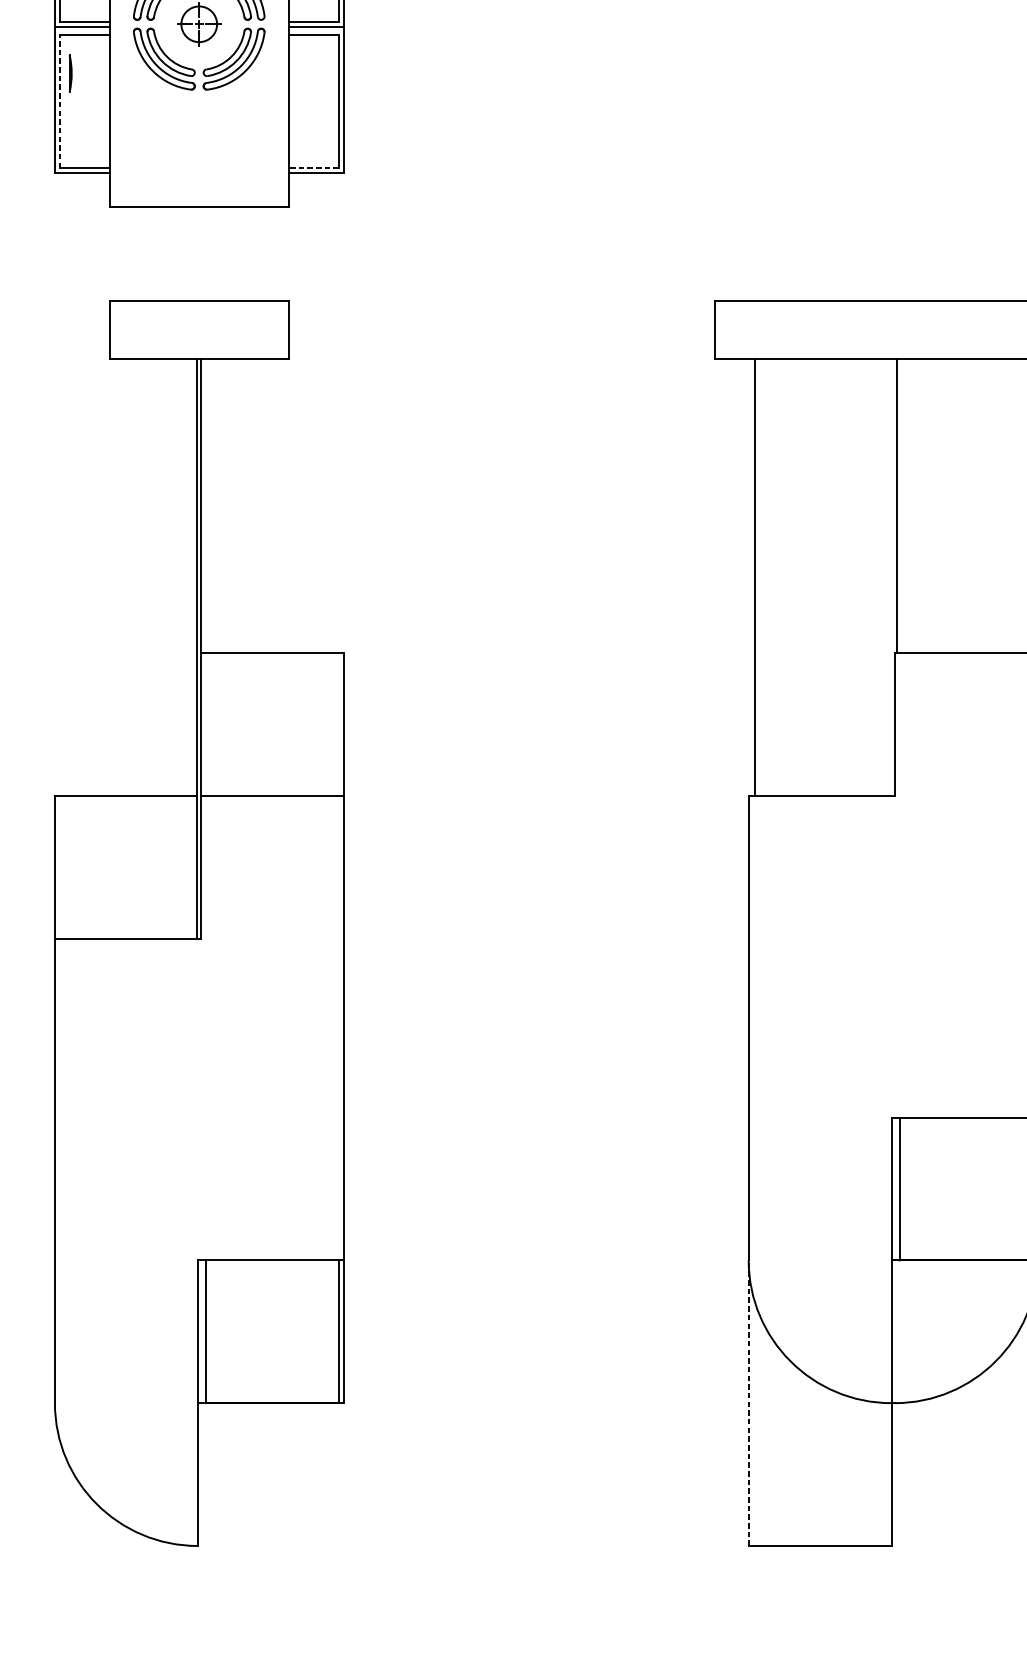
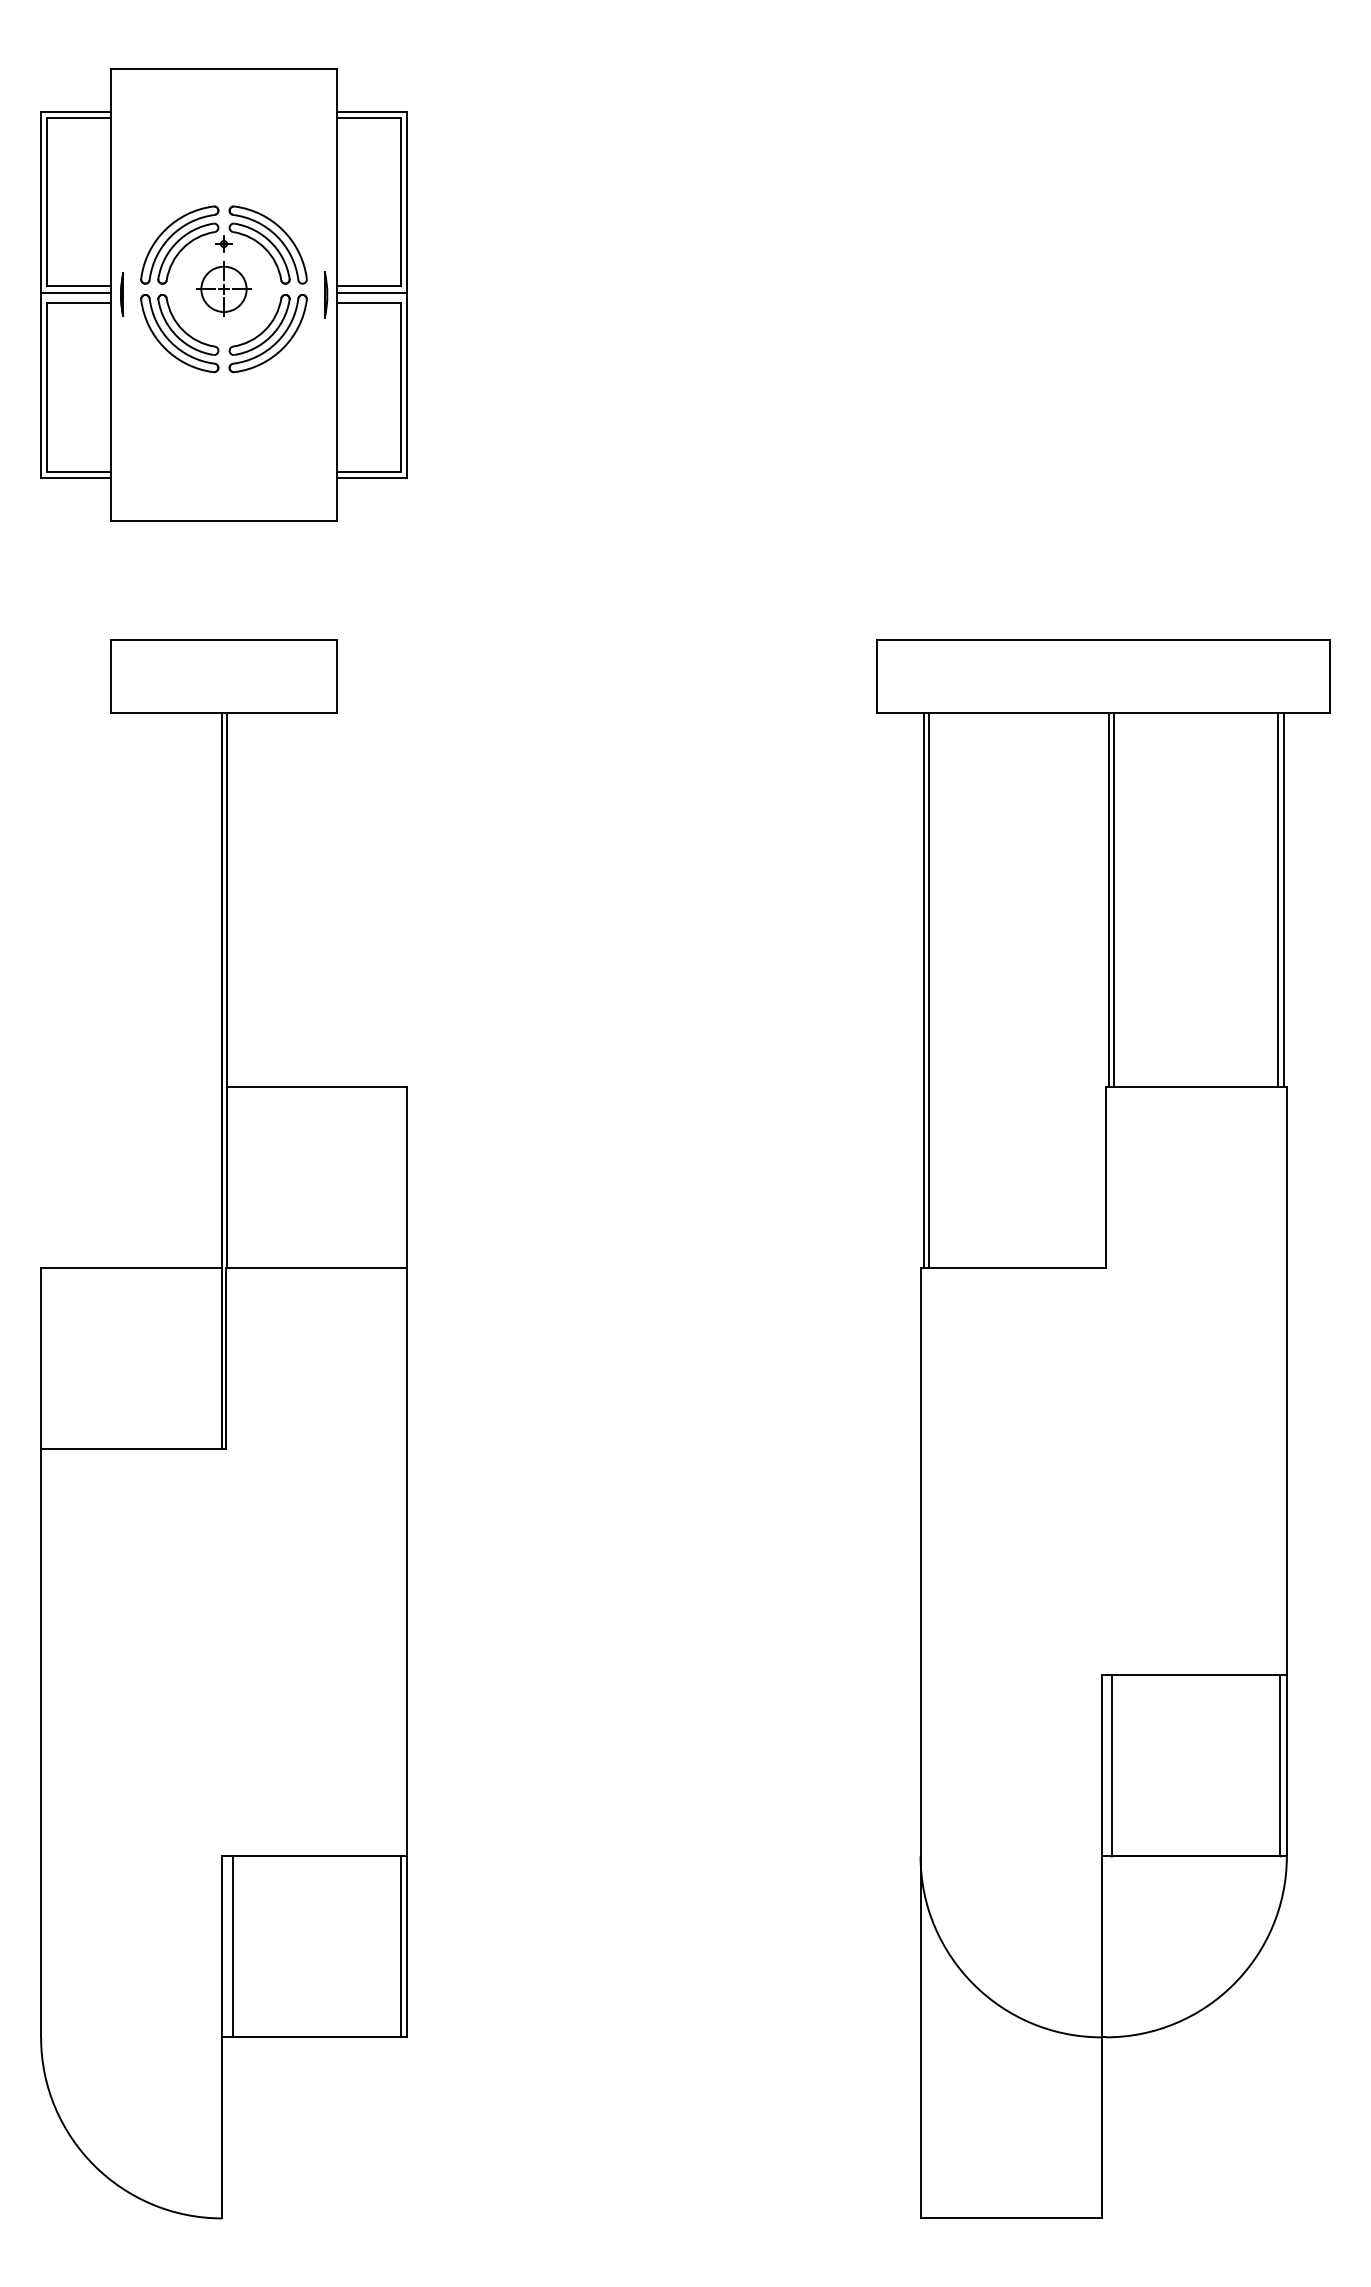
line: (119, 28) -> (122, 294), added
part: (70, 73) -> (325, 294), moved
line: (60, 100) -> (47, 386), dashed -> solid
line: (314, 168) -> (369, 471), dashed -> solid
line: (901, 505) -> (1114, 899), added
line: (750, 577) -> (923, 990), added
line: (748, 1402) -> (920, 2036), dashed -> solid

